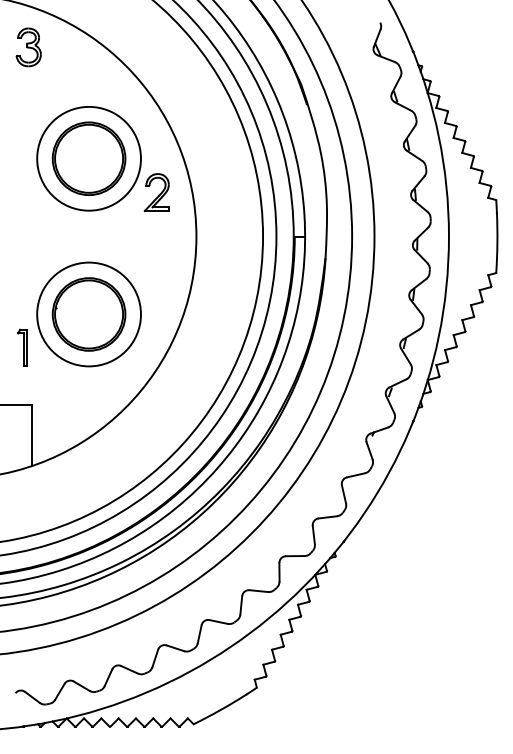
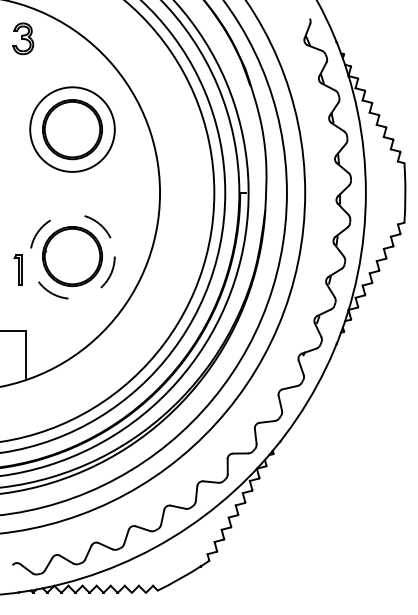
part: (156, 192) -> (127, 157), removed
circle: (88, 314) -> (72, 256), solid -> dashed
part: (22, 347) -> (18, 269), moved

